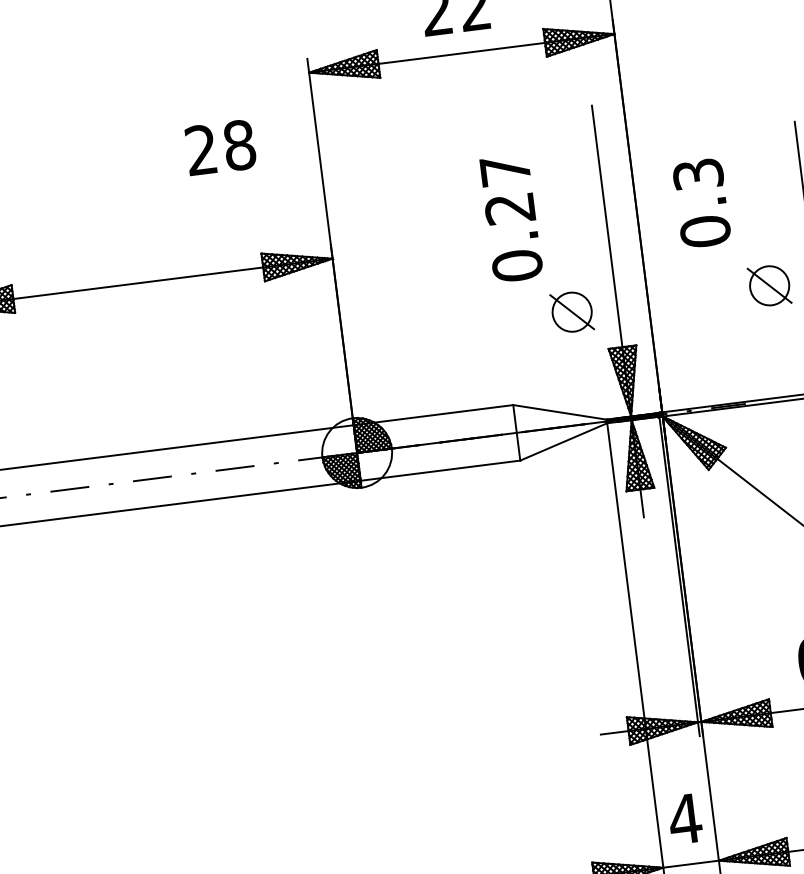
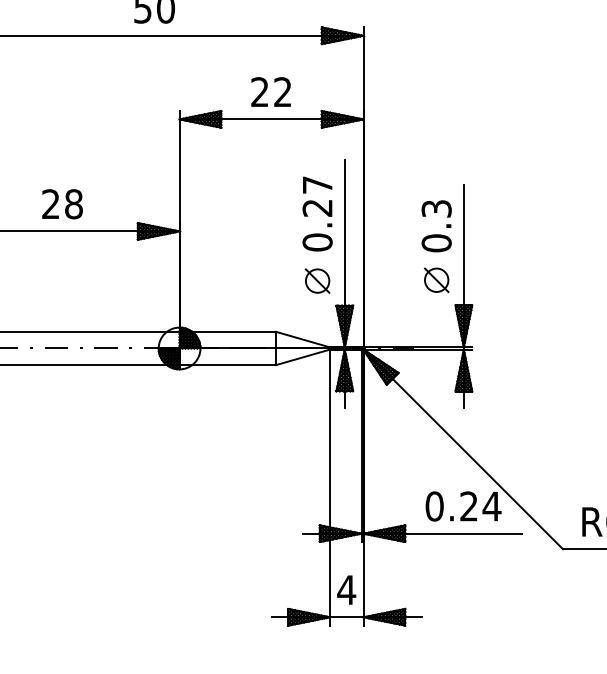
text: (220, 148) -> (62, 204), moved
text: (701, 203) -> (436, 226), moved
text: (511, 217) -> (317, 213), moved

